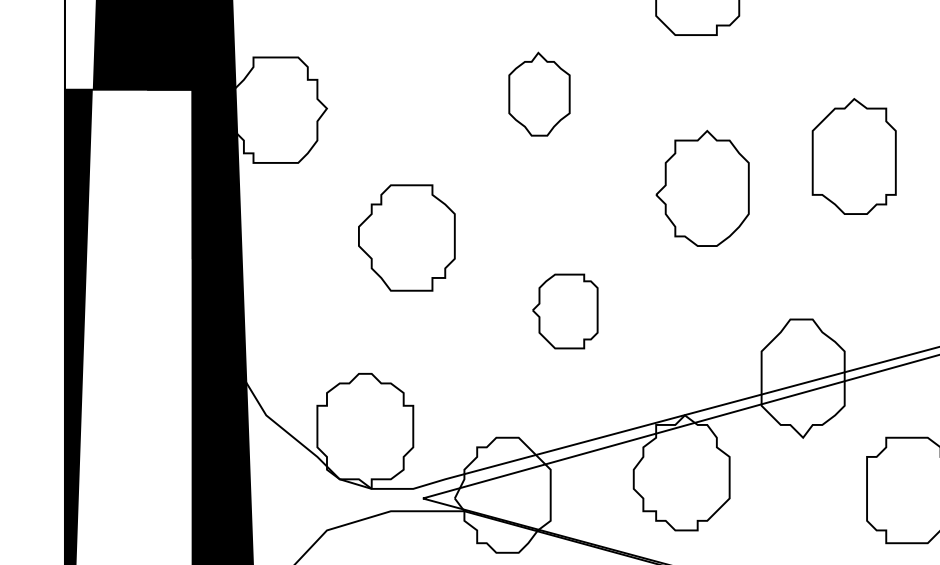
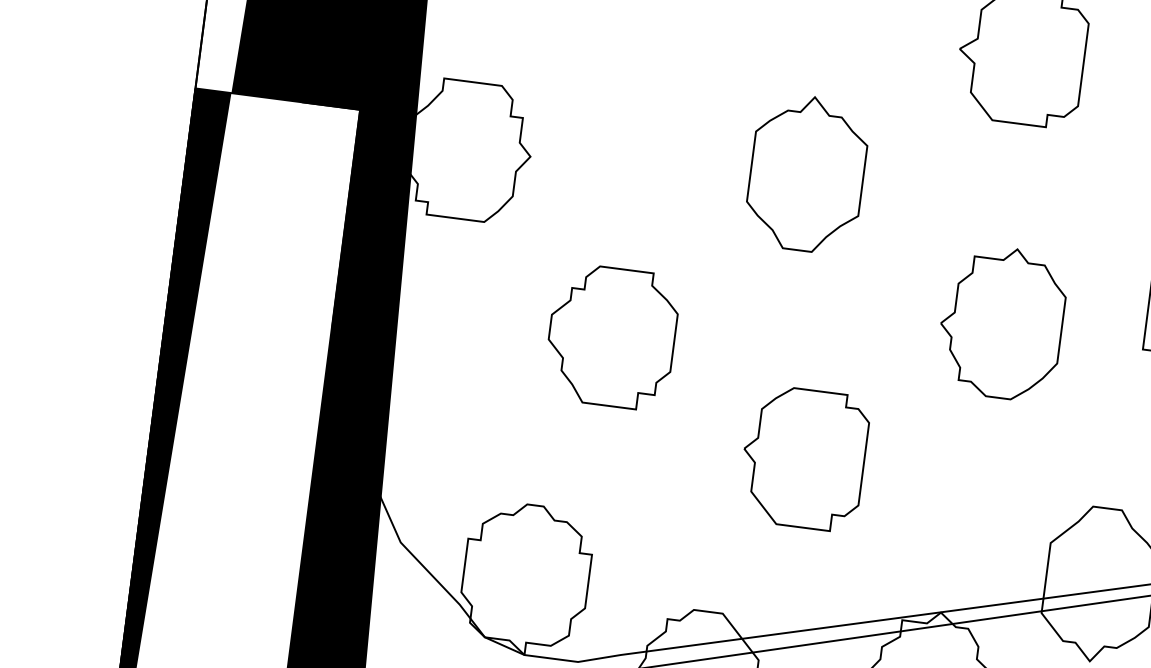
part: (539, 94) -> (807, 174), size x1.43
part: (565, 311) -> (804, 458), size x1.43

